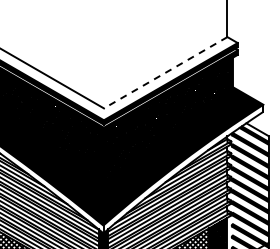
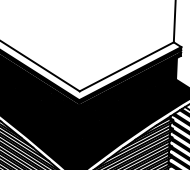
line: (165, 73) -> (126, 67), dashed -> solid

